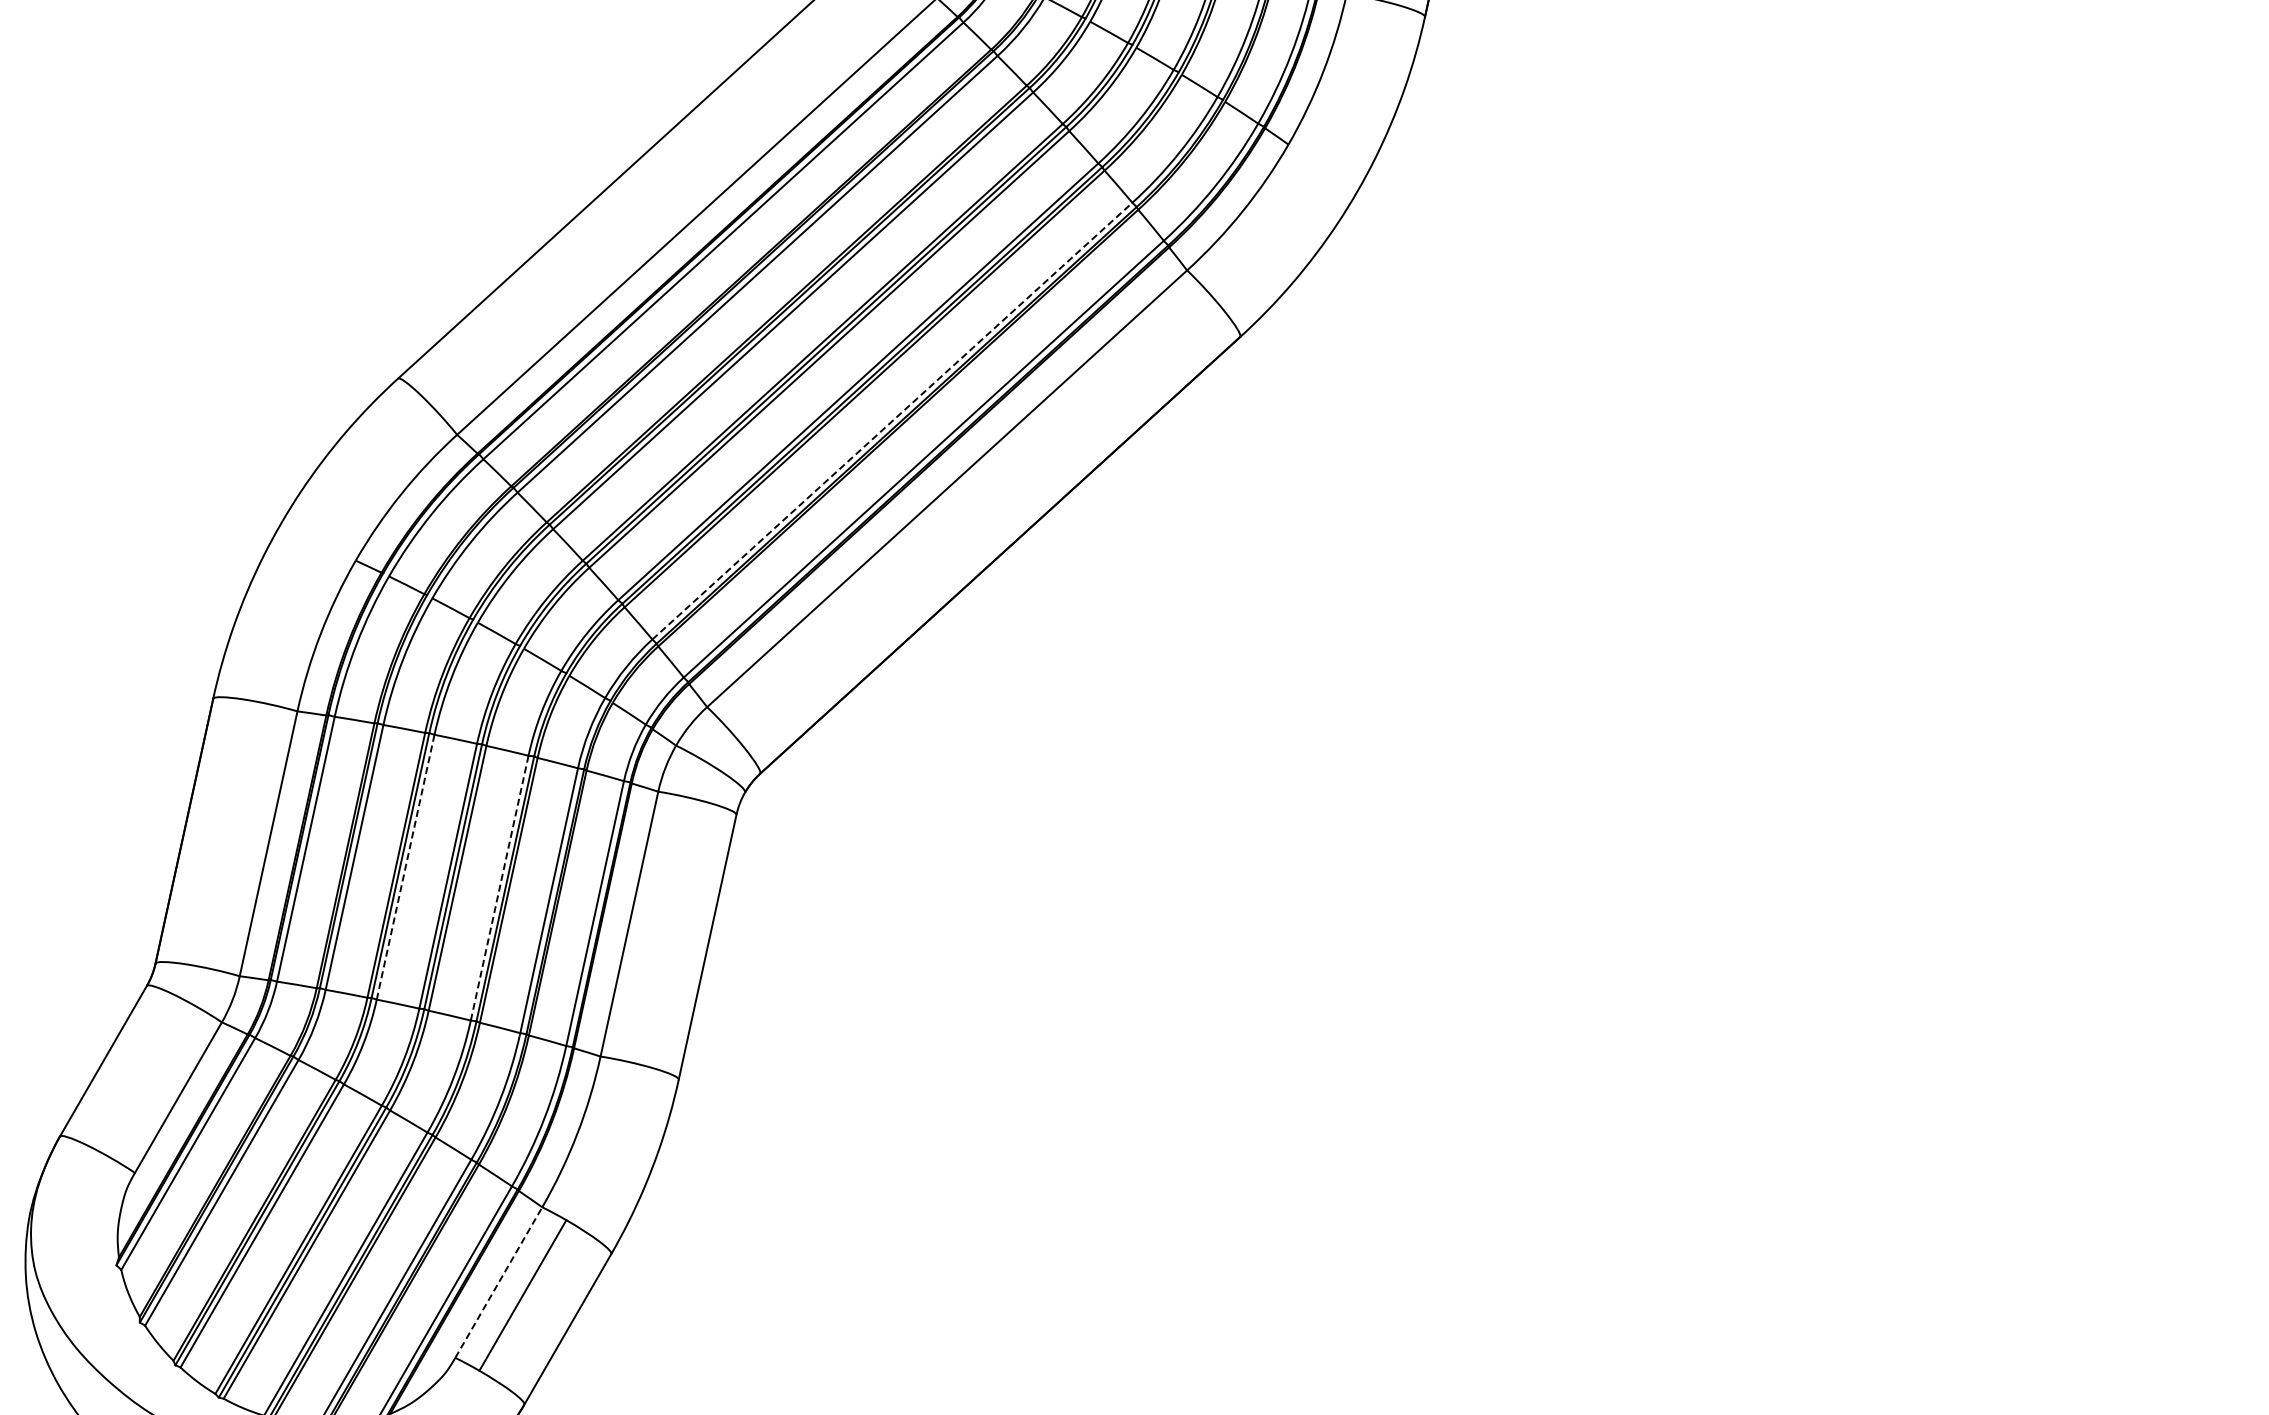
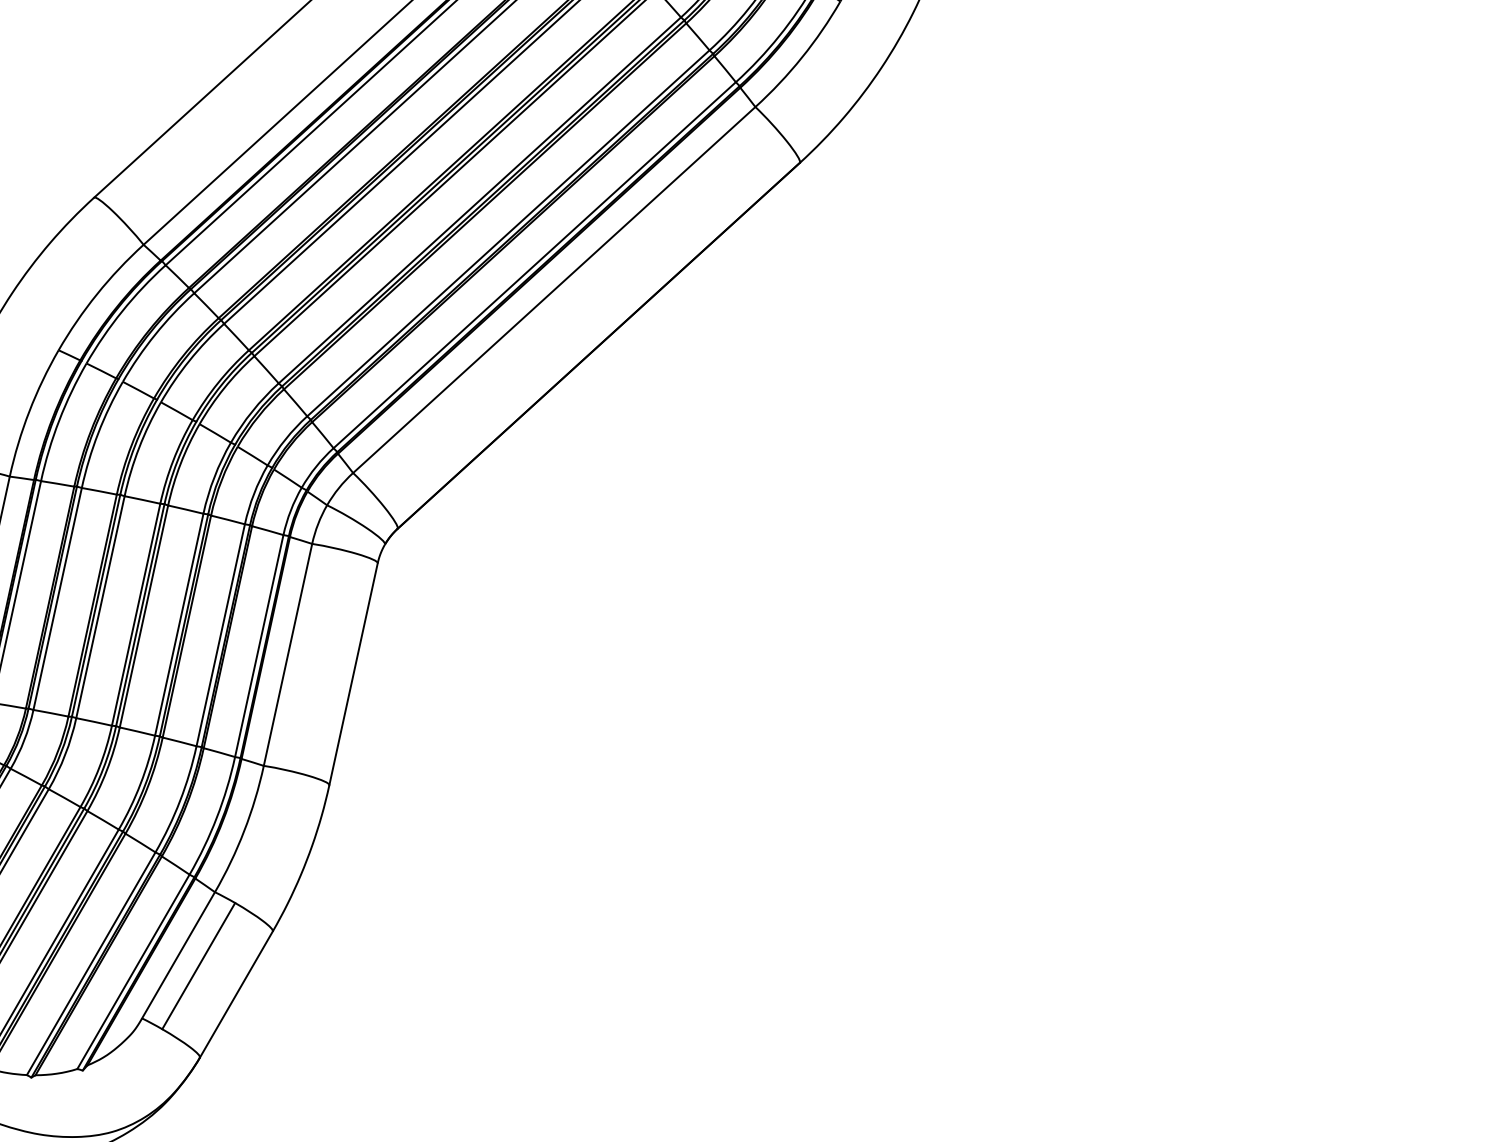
line: (892, 420) -> (508, 232), dashed -> solid
line: (405, 867) -> (100, 607), dashed -> solid
line: (499, 888) -> (179, 625), dashed -> solid
line: (498, 1282) -> (178, 955), dashed -> solid

